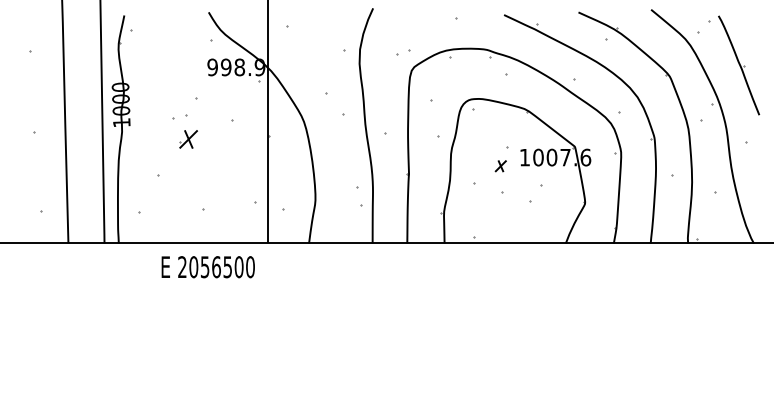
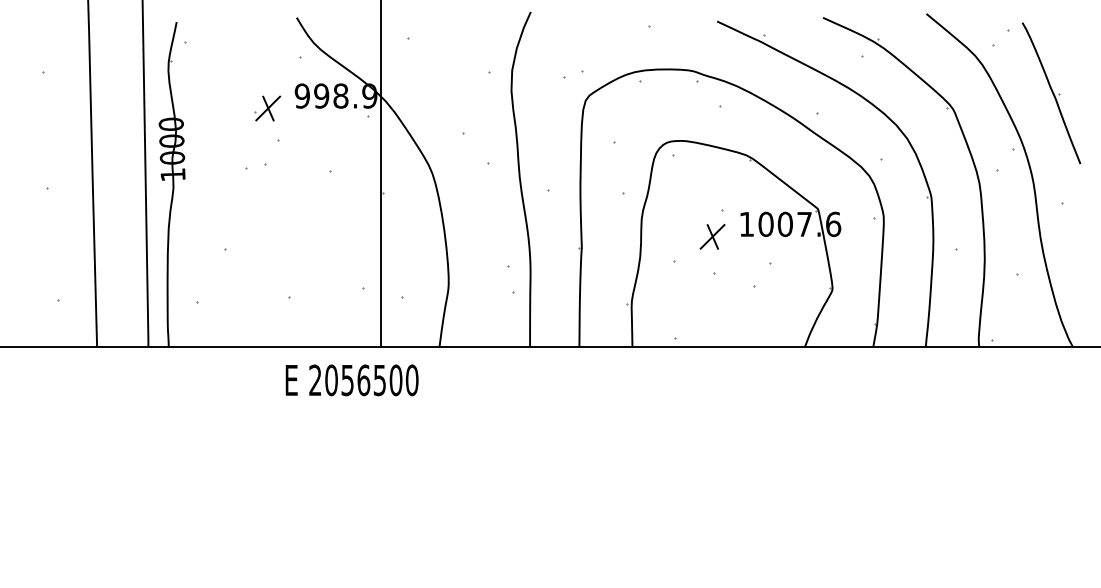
part: (188, 139) -> (267, 108), moved
part: (500, 166) -> (712, 236), size x1.67
text: (207, 267) -> (351, 380), moved

